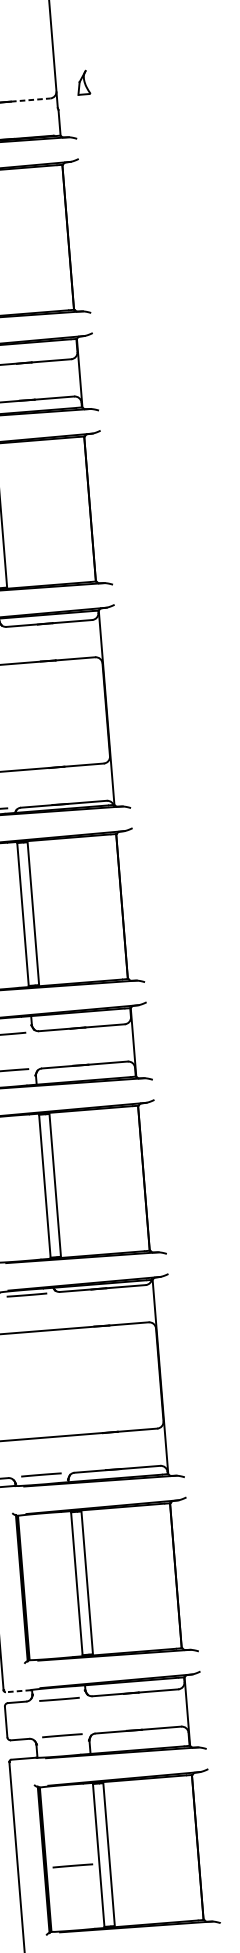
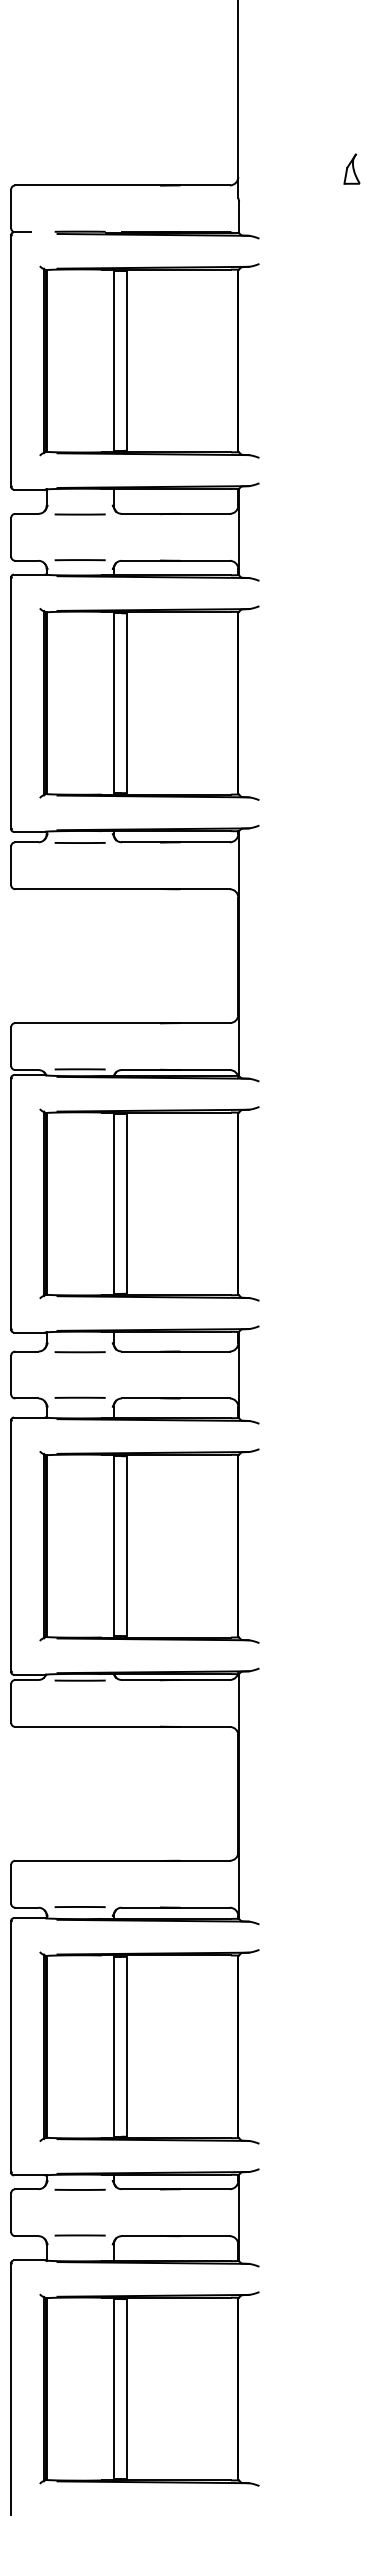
part: (83, 82) -> (351, 168), moved
line: (30, 100) -> (205, 185), dashed -> solid
line: (18, 1691) -> (29, 2175), dashed -> solid
line: (72, 1865) -> (79, 2399), removed

